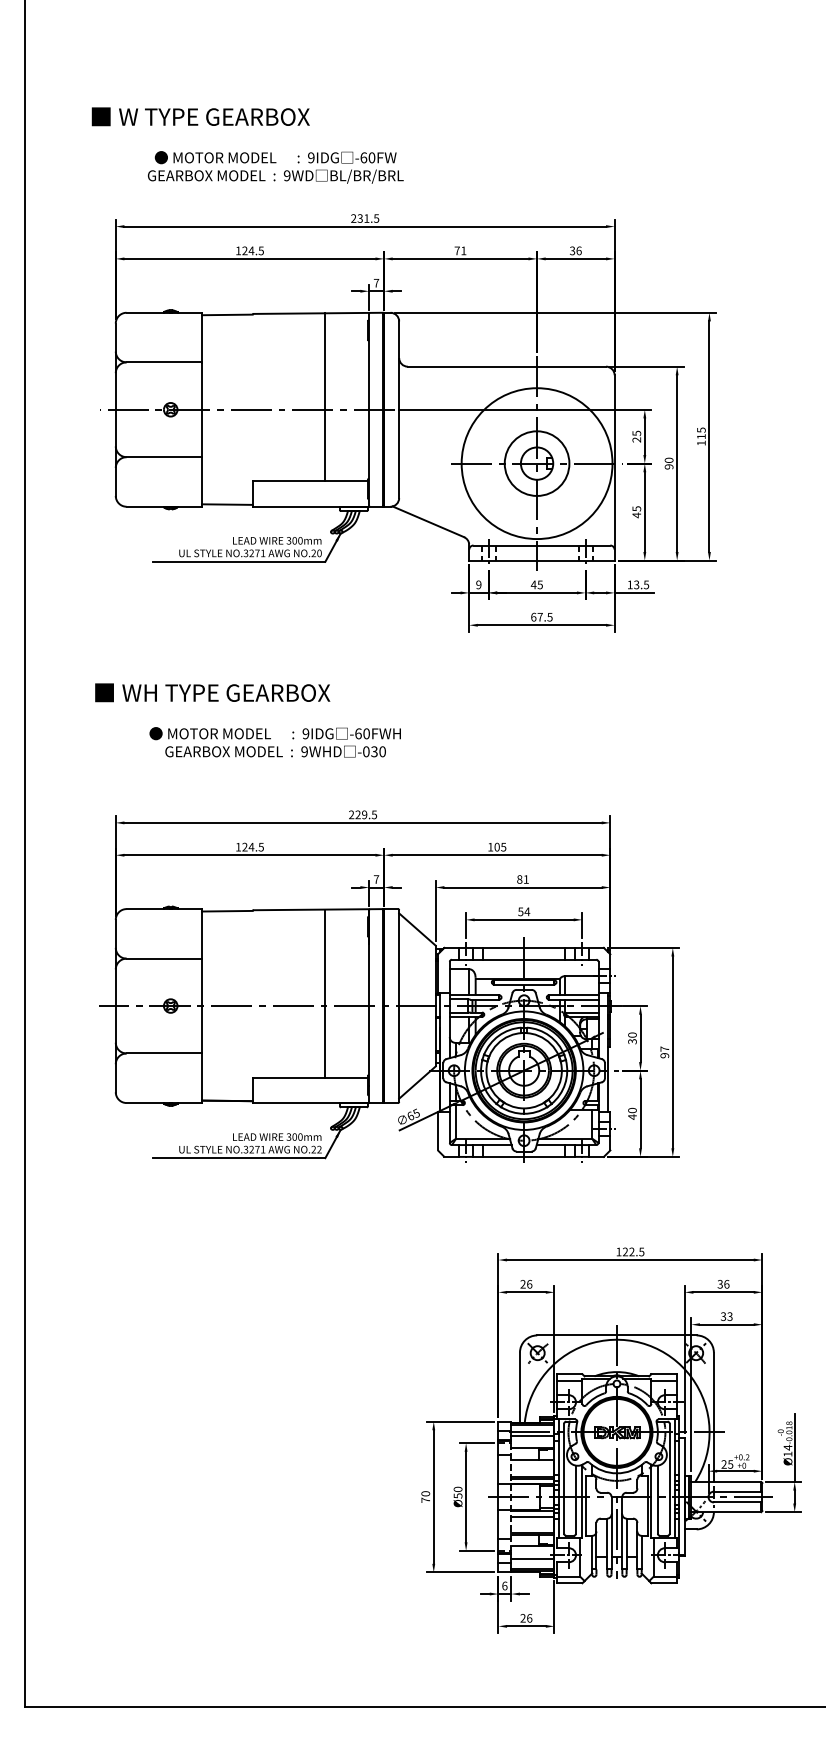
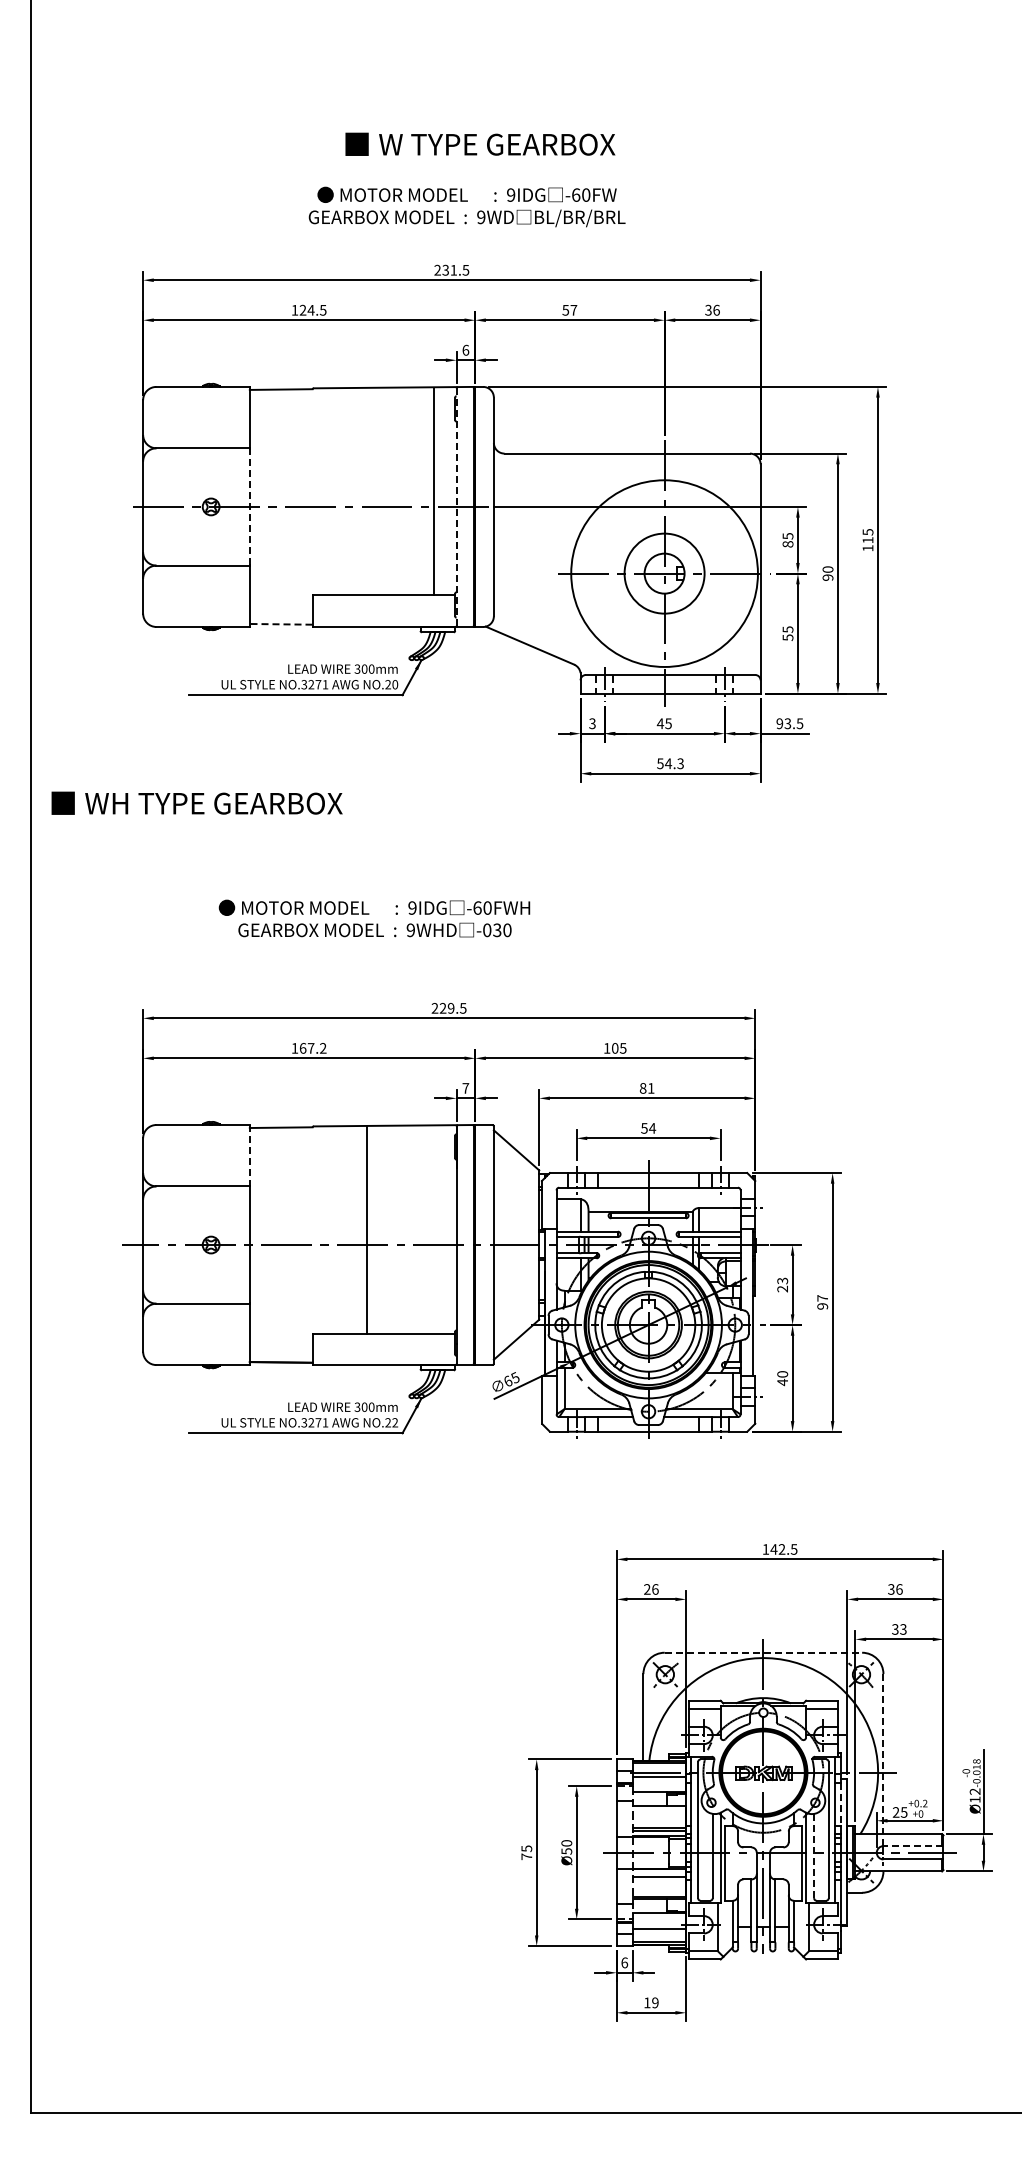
text: (200, 116) -> (480, 143), moved
text: (275, 167) -> (466, 206), moved
text: (460, 251) -> (569, 310), 71 -> 57
text: (376, 282) -> (465, 349), 7 -> 6
line: (324, 397) -> (433, 491), moved
line: (201, 409) -> (249, 506), solid -> dashed
line: (368, 410) -> (456, 507), solid -> dashed
text: (636, 440) -> (787, 544), 25 -> 85
line: (226, 504) -> (280, 624), solid -> dashed
text: (636, 515) -> (787, 637), 45 -> 55
text: (478, 584) -> (592, 723), 9 -> 3
text: (629, 584) -> (779, 723), 13.5 -> 93.5
text: (541, 617) -> (670, 763), 67.5 -> 54.3
text: (212, 692) -> (196, 802), moved
text: (275, 742) -> (374, 918), moved
text: (252, 847) -> (312, 1048), 124.5 -> 167.2
line: (201, 933) -> (249, 1155), solid -> dashed
line: (324, 993) -> (366, 1229), moved
text: (632, 1037) -> (782, 1284), 30 -> 23
text: (625, 1252) -> (773, 1549), 122.5 -> 142.5
line: (616, 1335) -> (763, 1652), solid -> dashed
line: (713, 1417) -> (883, 1754), solid -> dashed
text: (787, 1447) -> (974, 1791), Ø14 -> Ø12
line: (679, 1458) -> (840, 1804), solid -> dashed
line: (737, 1491) -> (912, 1846), solid -> dashed
text: (425, 1493) -> (526, 1848), 70 -> 75
line: (658, 1500) -> (814, 1856), solid -> dashed
text: (526, 1618) -> (651, 2002), 26 -> 19

